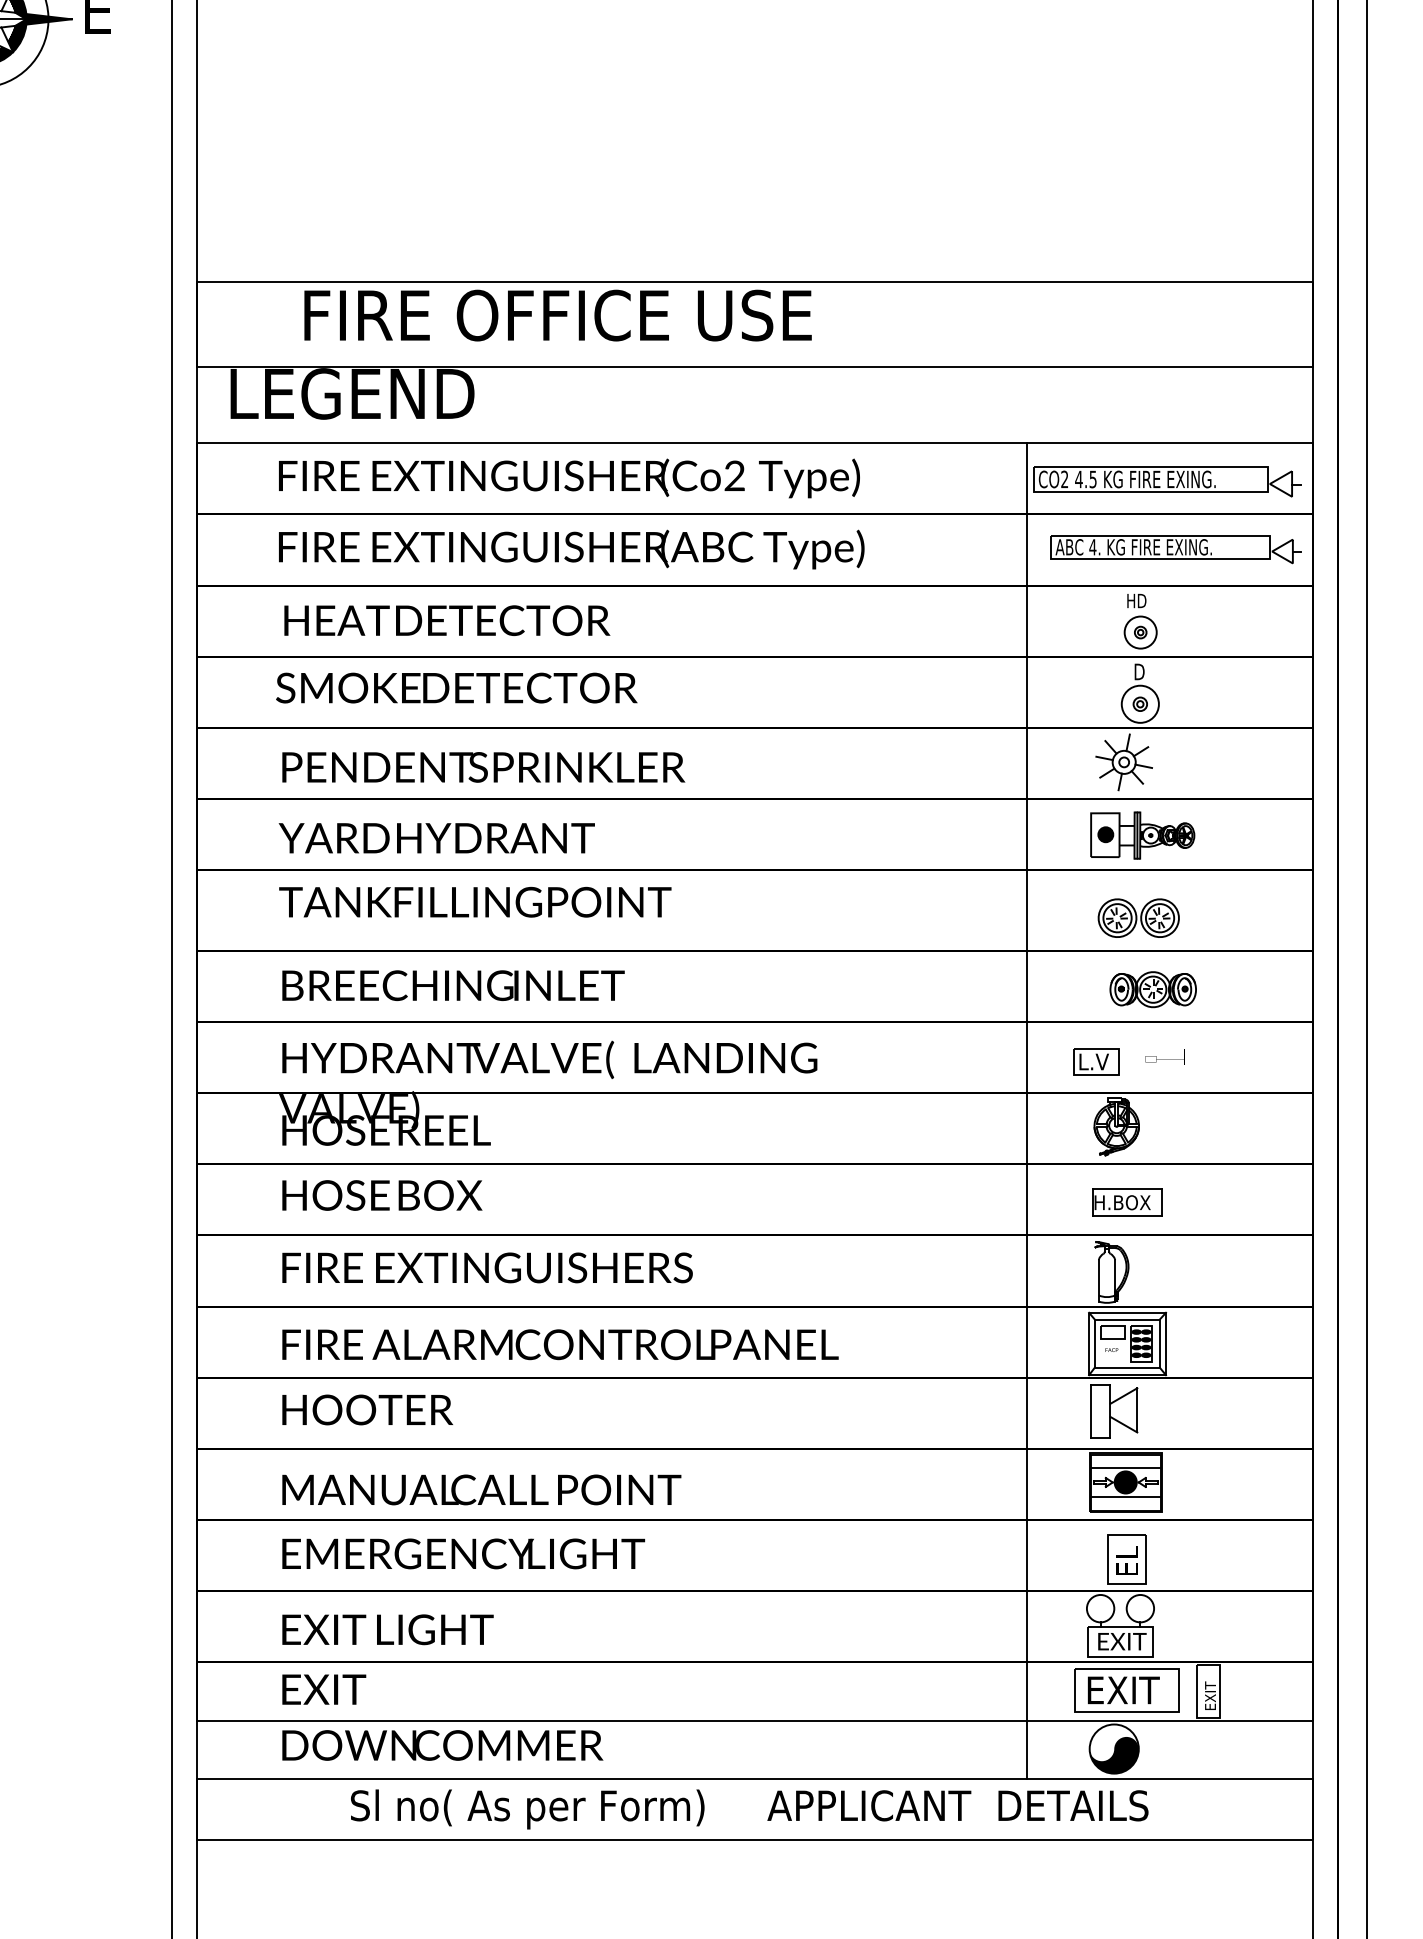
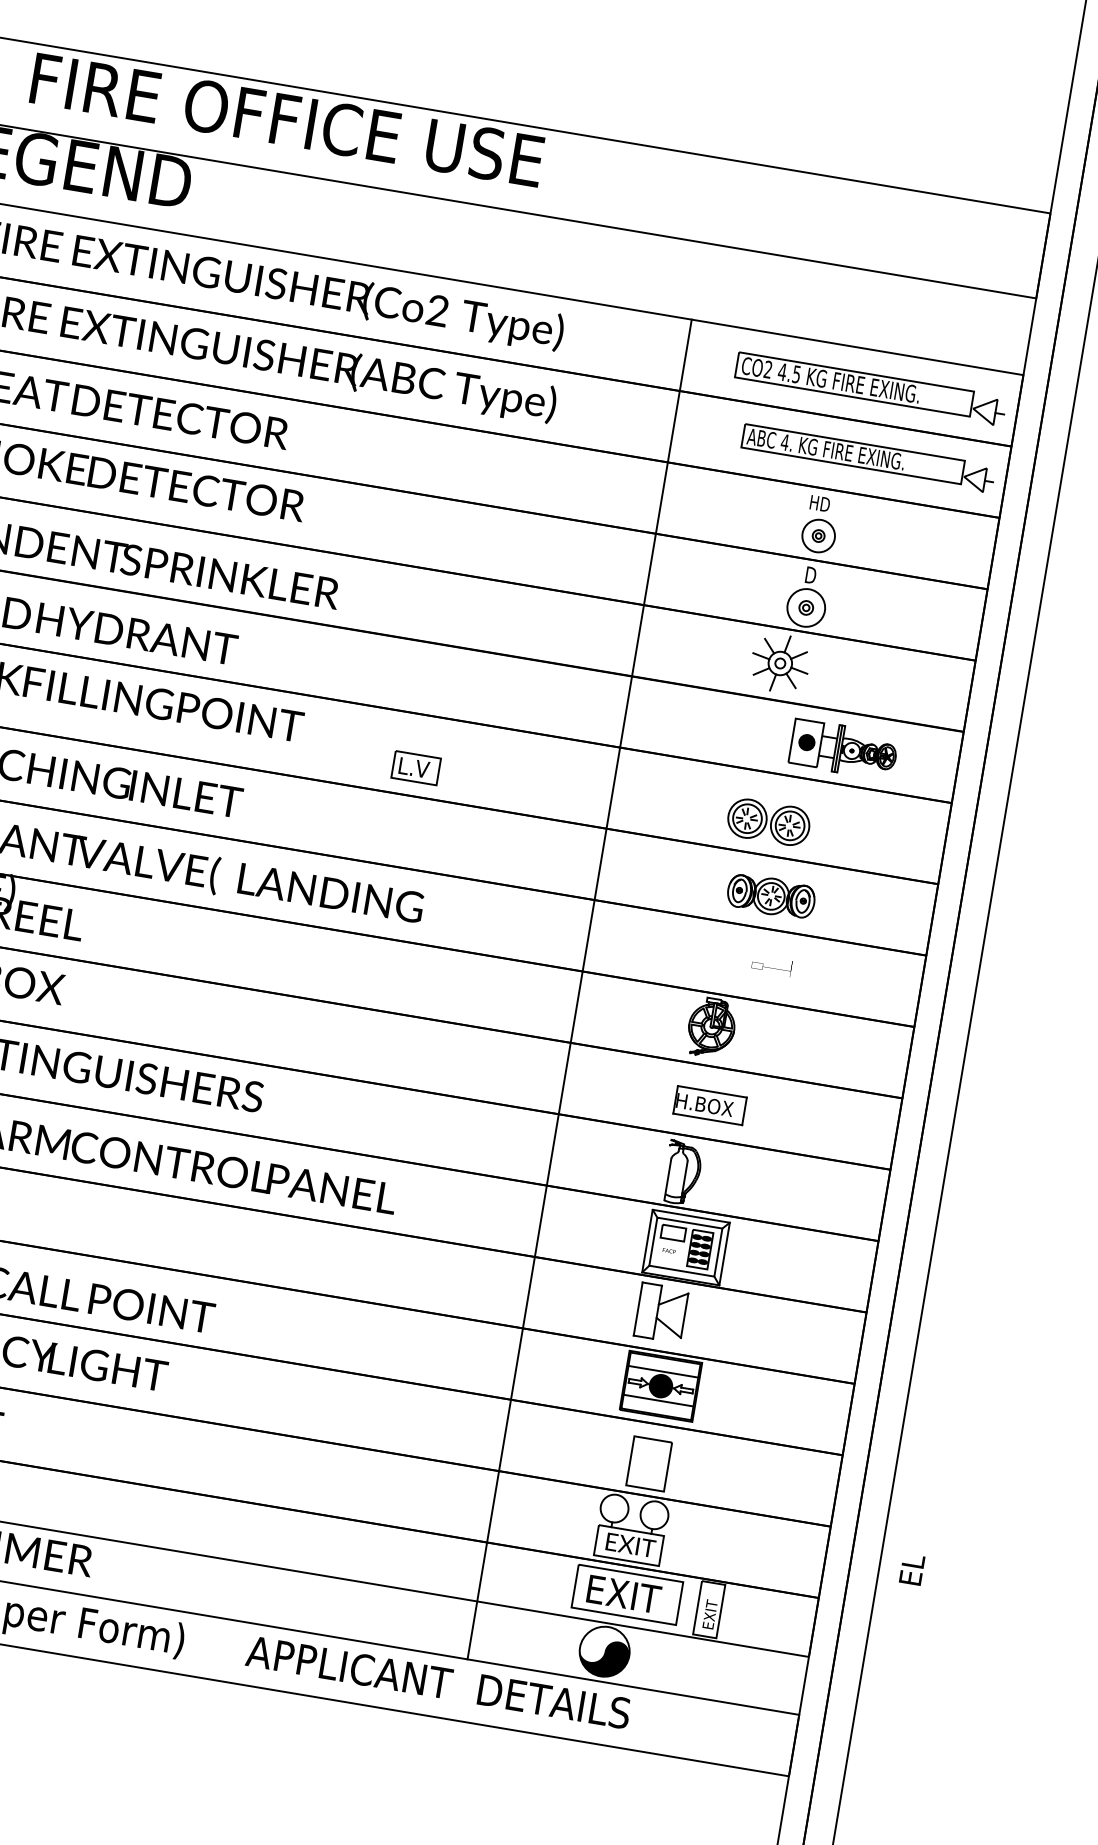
part: (1142, 835) -> (843, 749), moved
part: (1096, 1061) -> (416, 767), moved
line: (1026, 1110) -> (579, 988), moved
text: (1126, 1560) -> (911, 1569), moved

